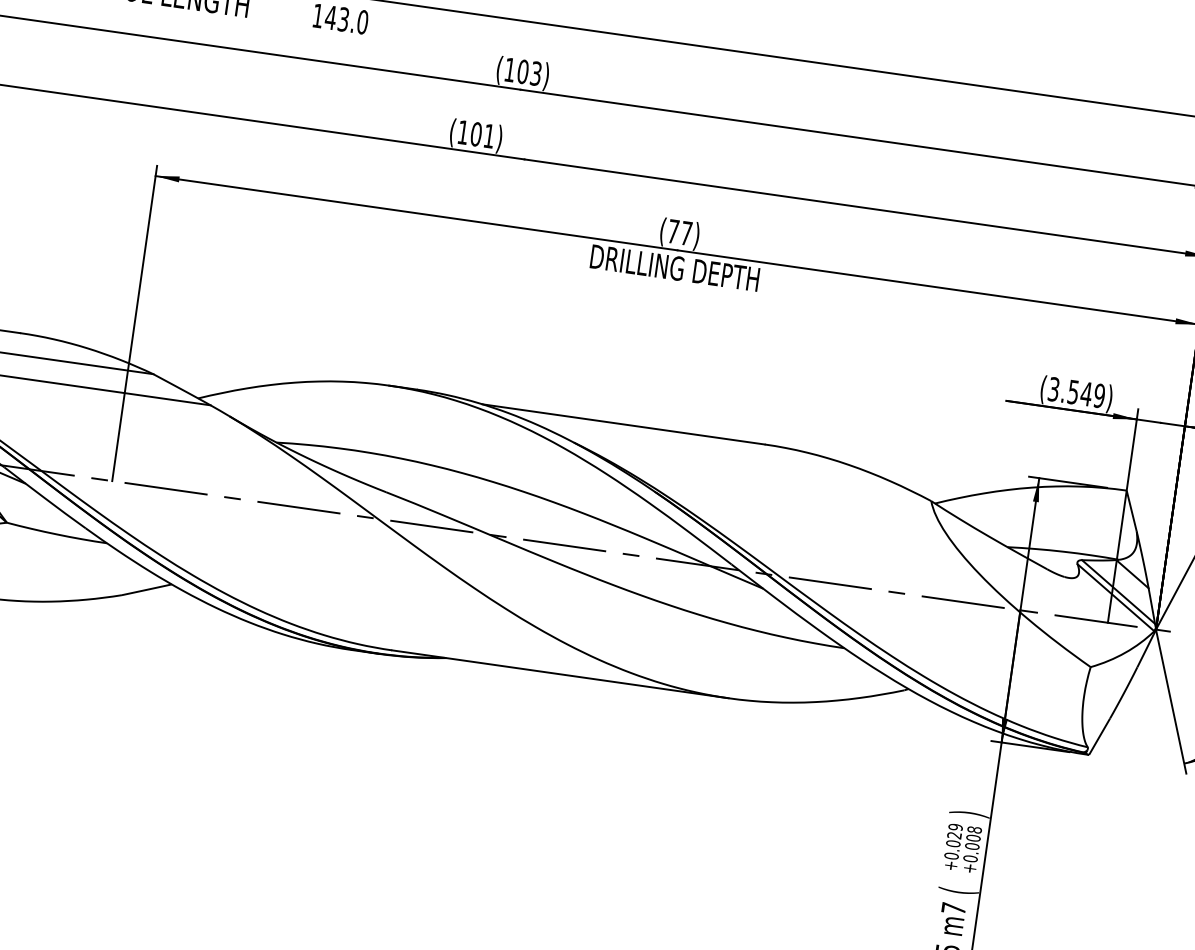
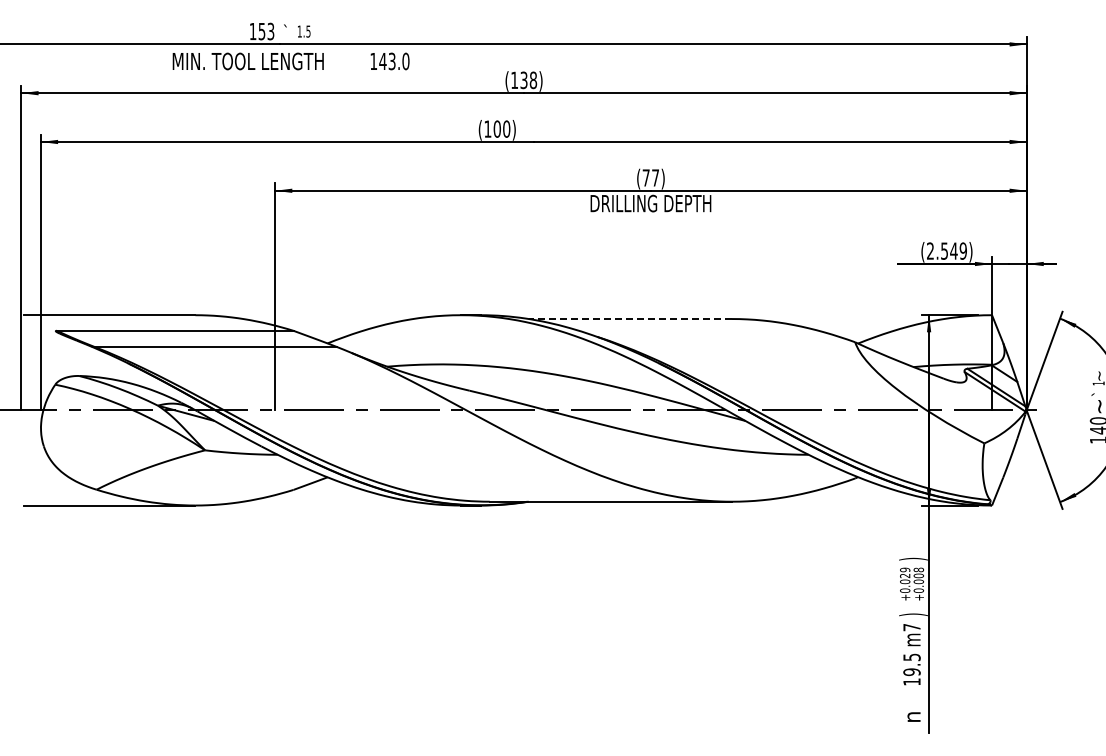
text: (529, 72) -> (528, 80), (103) -> (138)
text: (489, 135) -> (506, 128), (101) -> (100)
text: (1054, 388) -> (930, 250), (3.549) -> (2.549)
line: (623, 425) -> (630, 319), solid -> dashed
text: (958, 890) -> (913, 614), ( -> )

